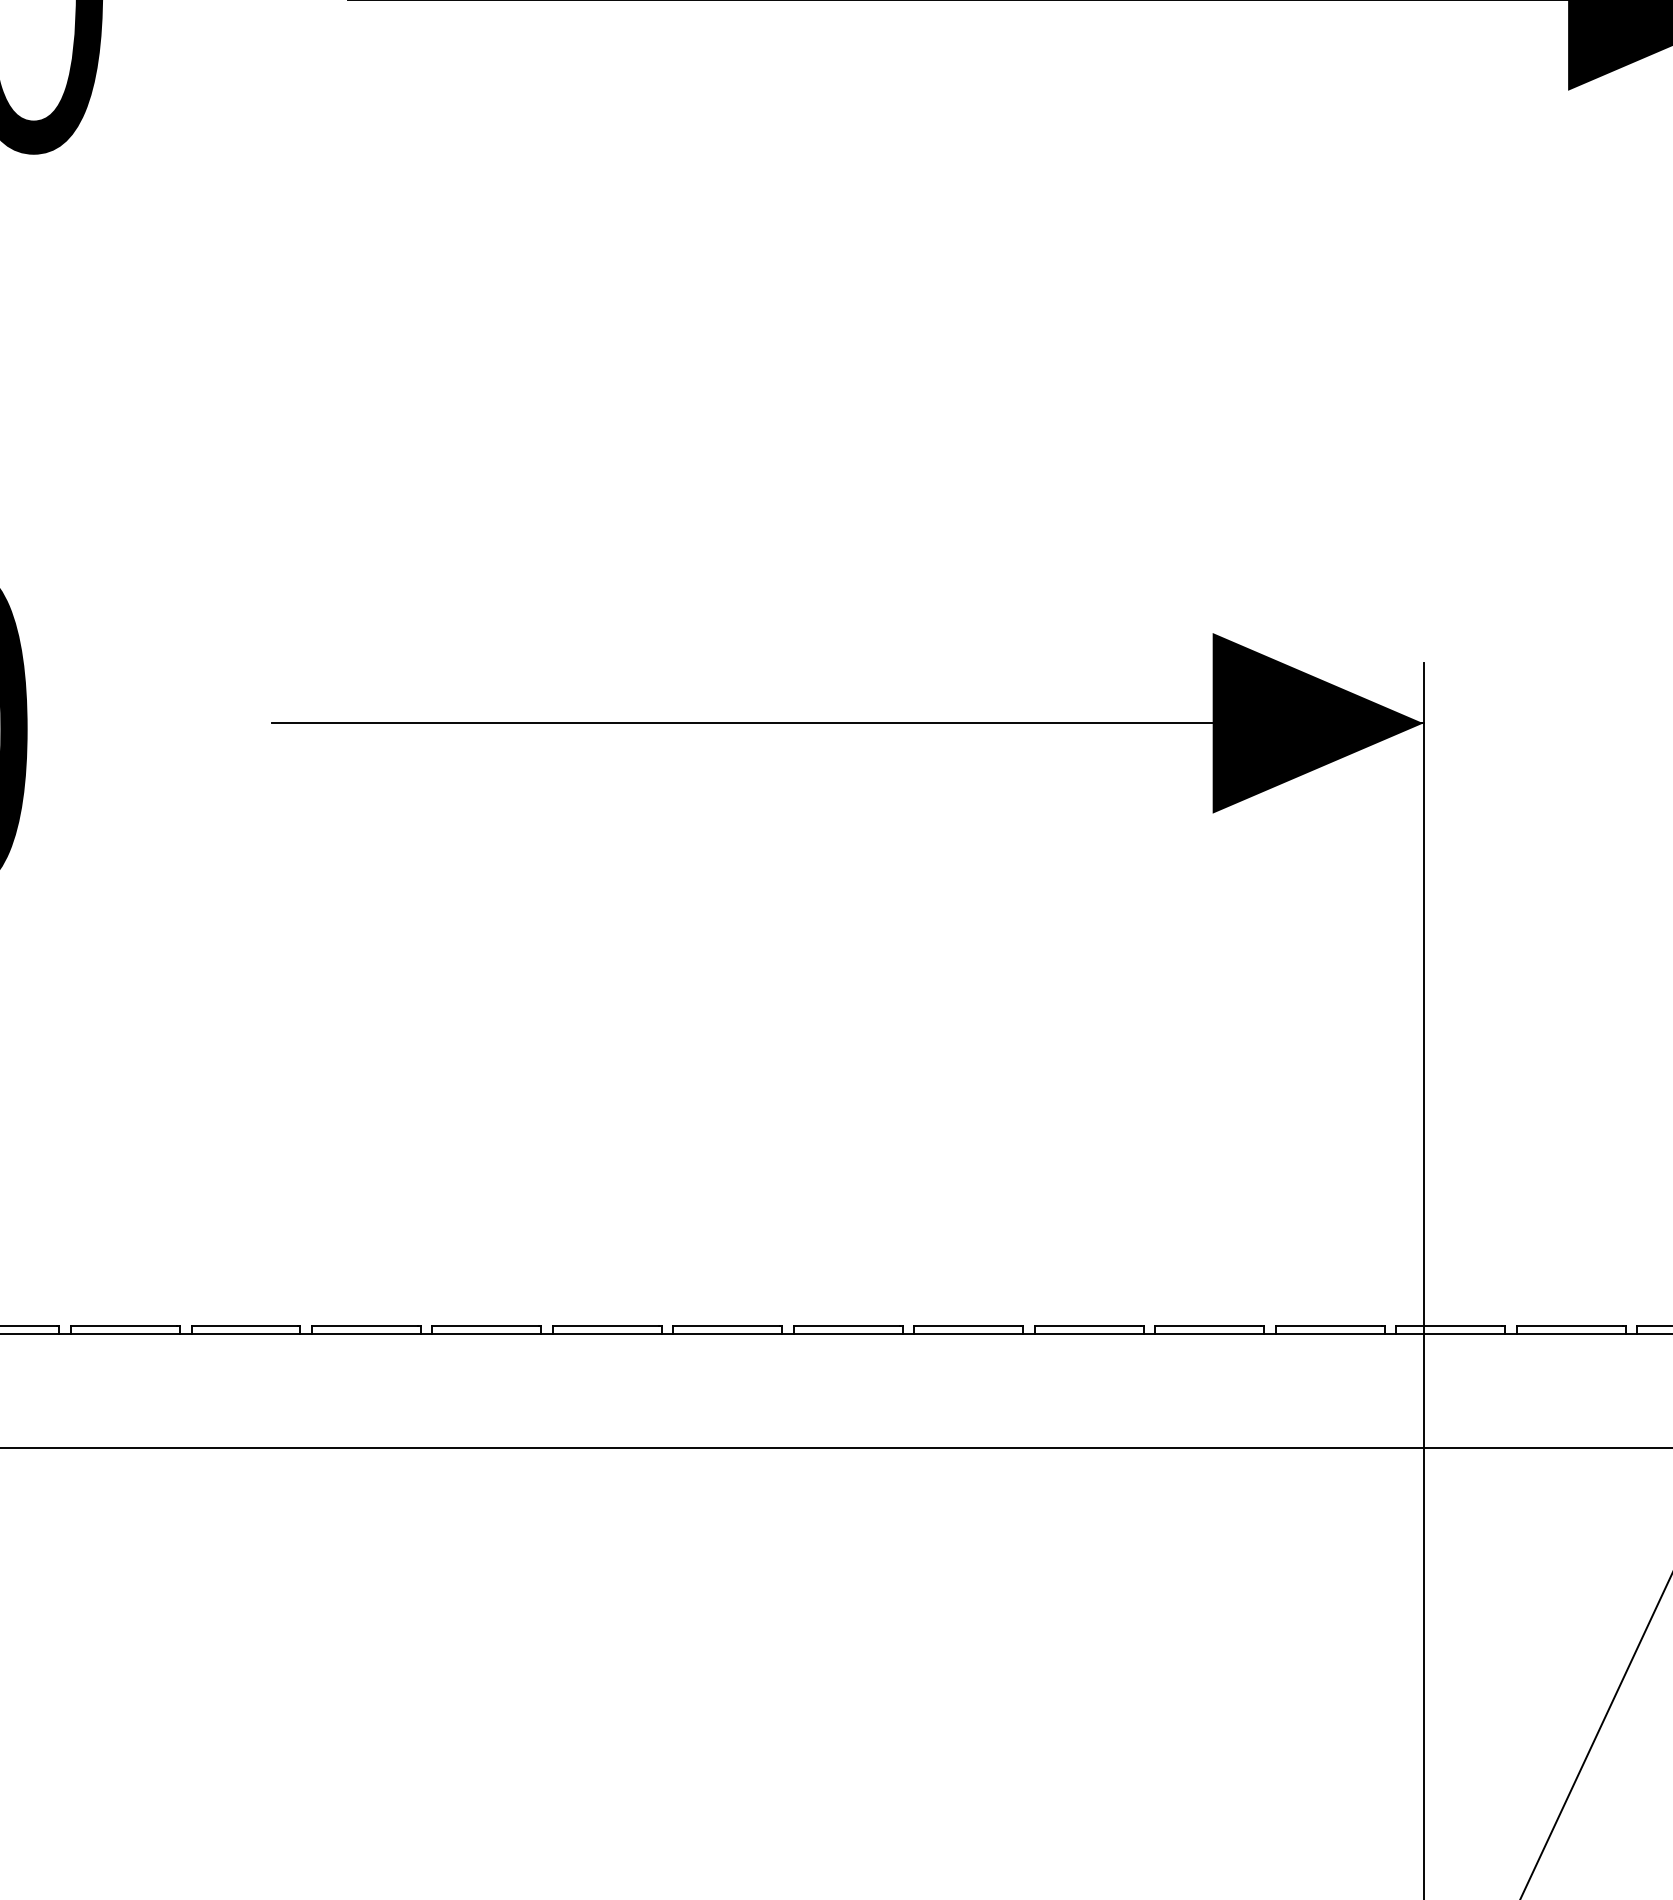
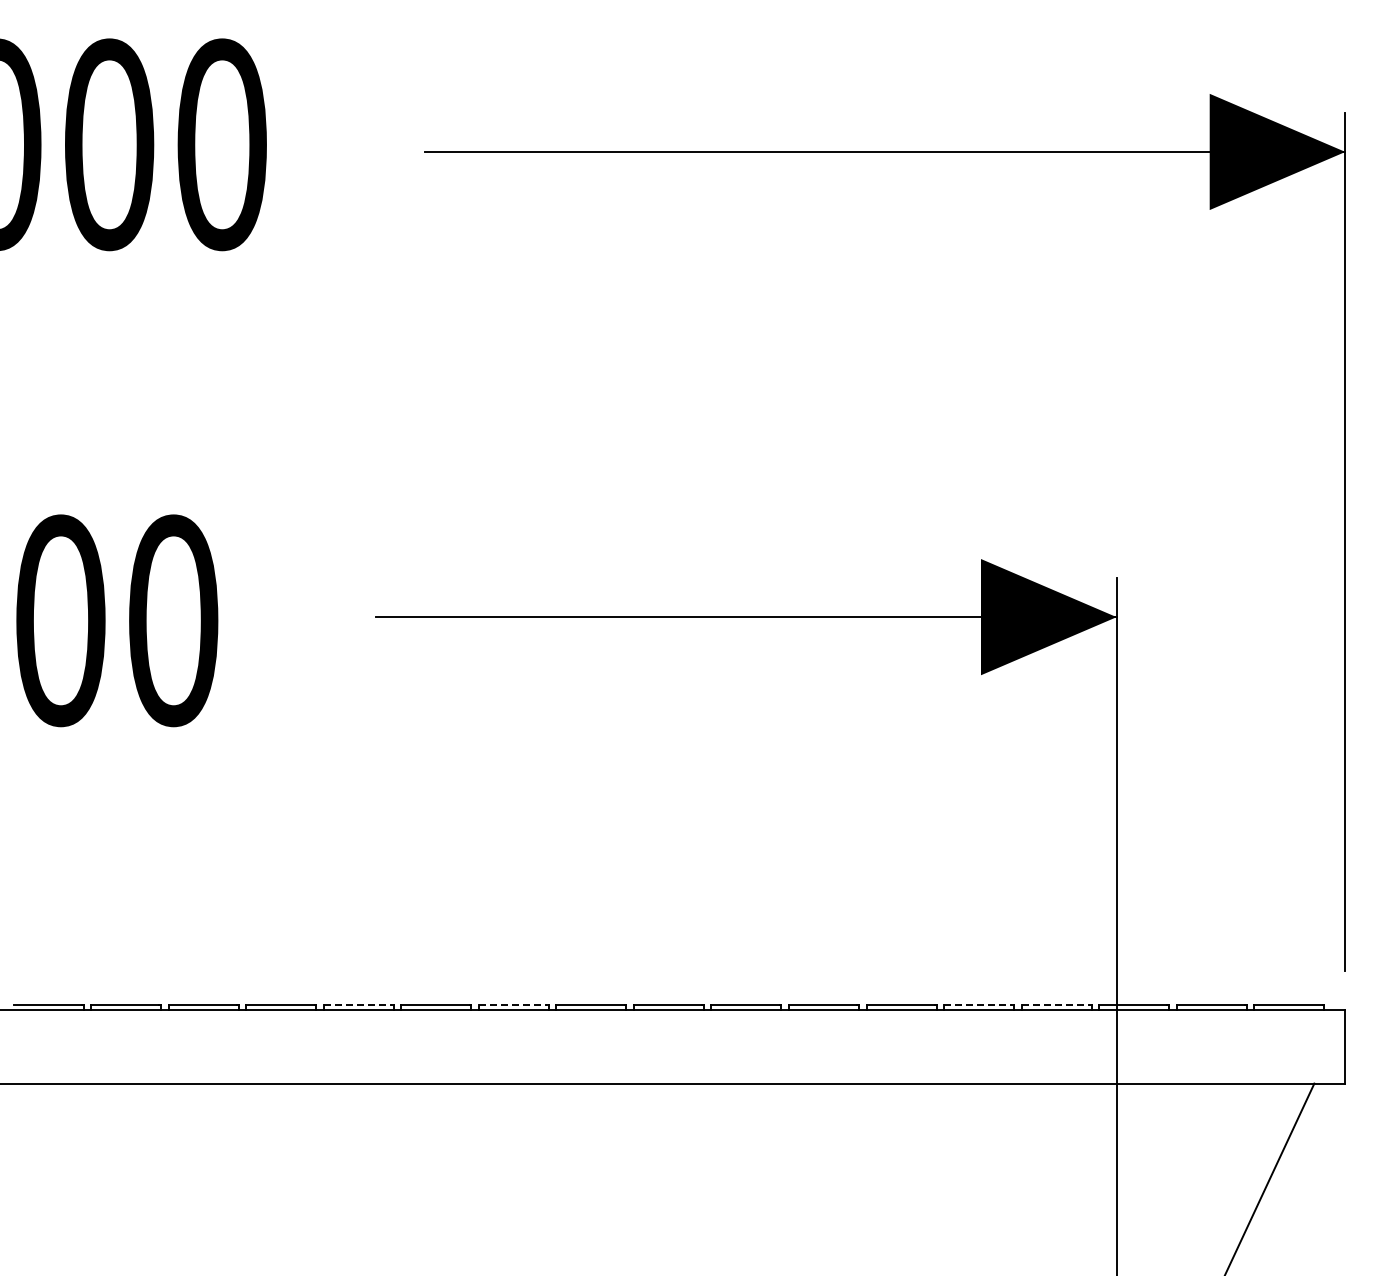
line: (245, 1325) -> (358, 1004), solid -> dashed
line: (486, 1325) -> (513, 1004), solid -> dashed
line: (1208, 1325) -> (978, 1004), solid -> dashed
line: (1330, 1325) -> (1056, 1004), solid -> dashed

